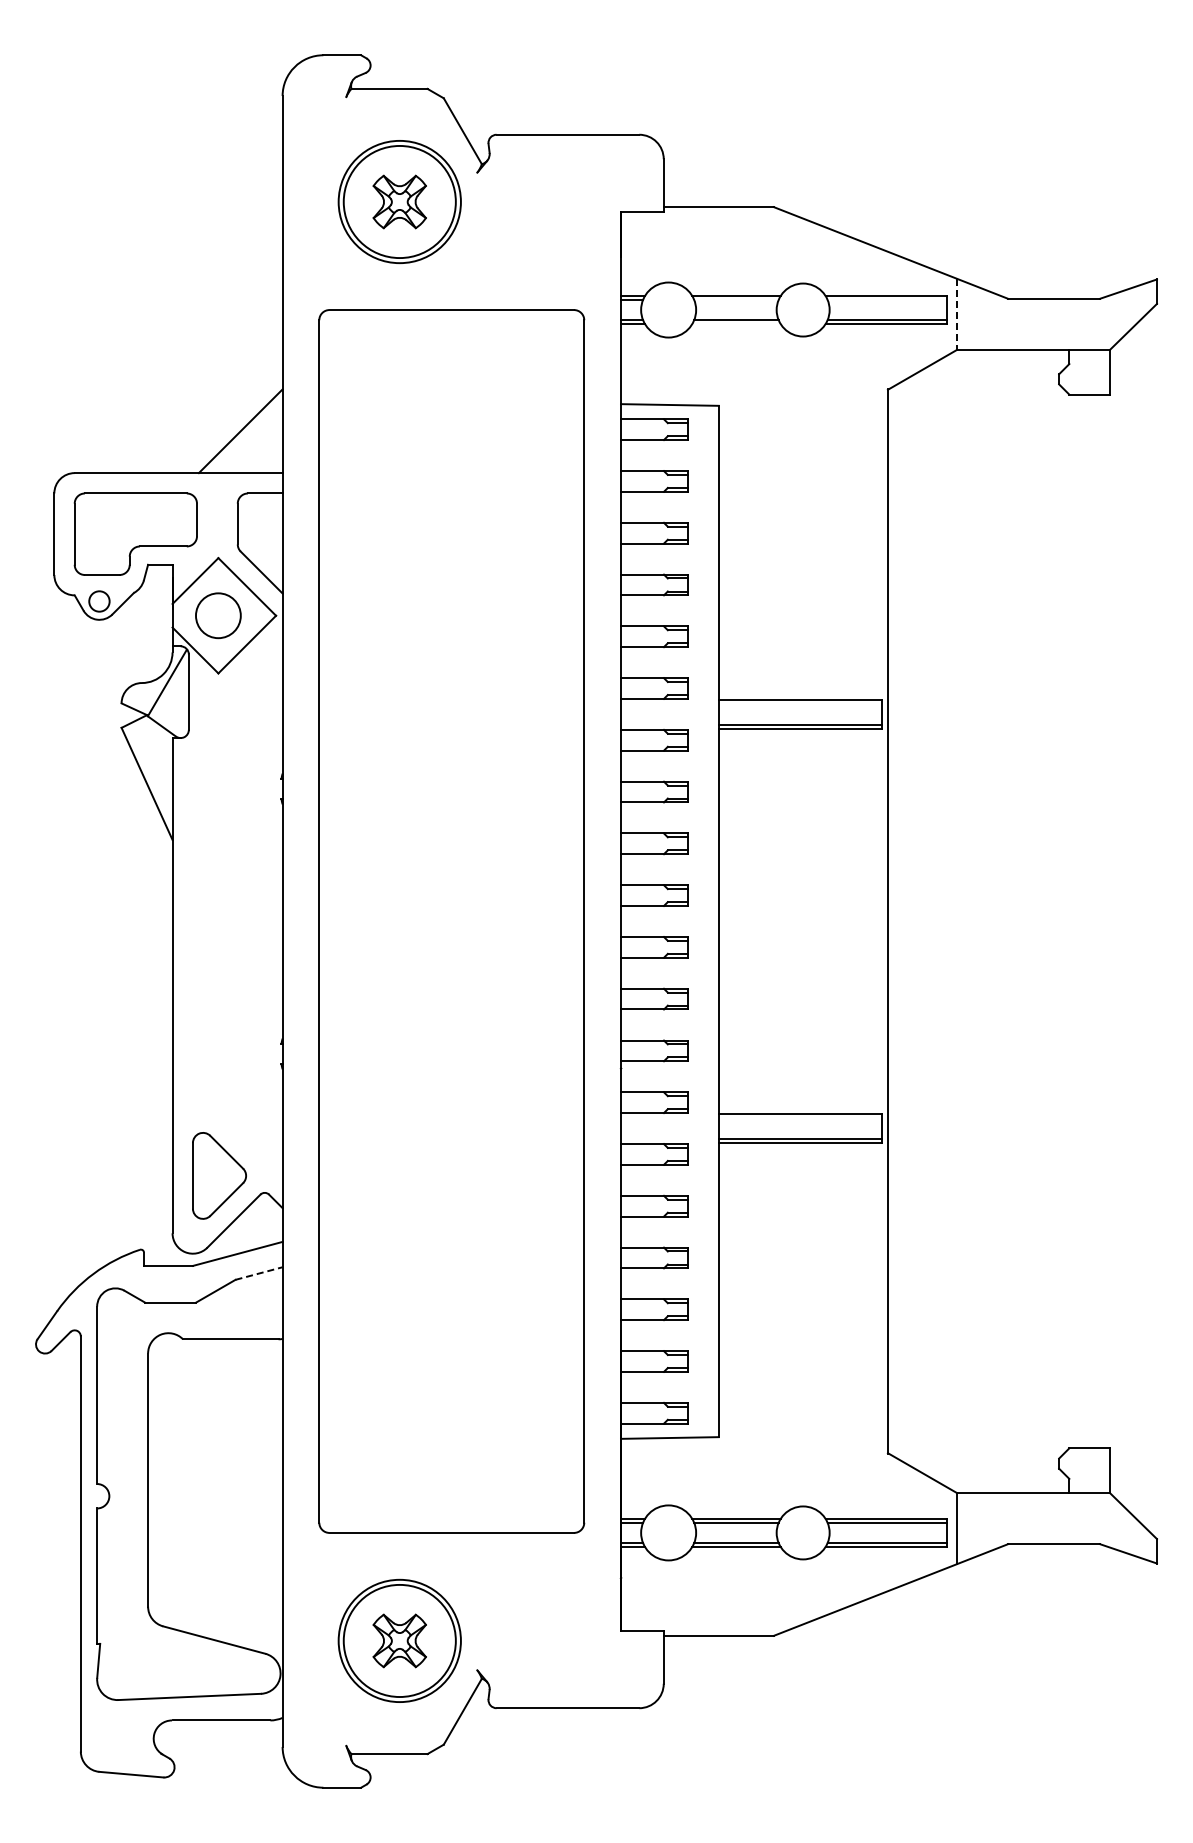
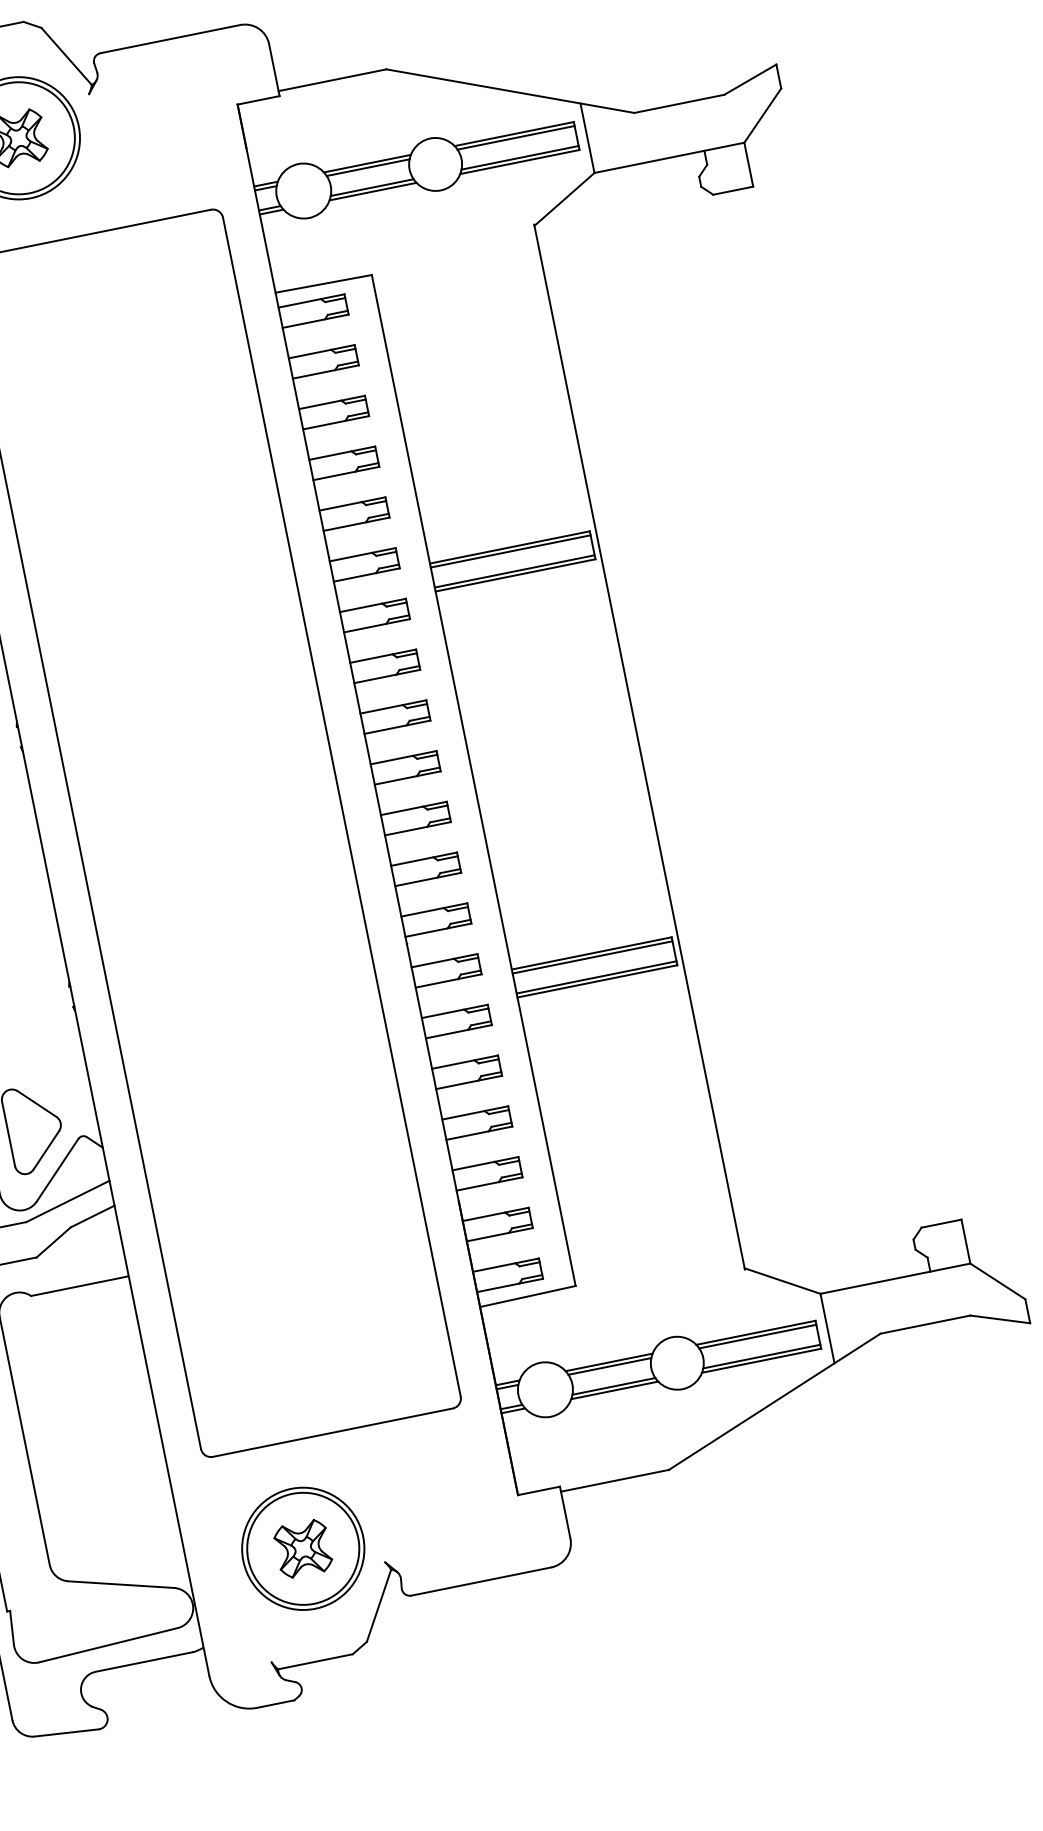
line: (736, 299) -> (368, 167), added
line: (887, 299) -> (516, 137), added
line: (957, 314) -> (587, 138), dashed -> solid
line: (736, 324) -> (373, 191), added
line: (799, 704) -> (509, 551), added
line: (799, 1118) -> (591, 957), added
line: (259, 1273) -> (93, 1216), dashed -> solid

